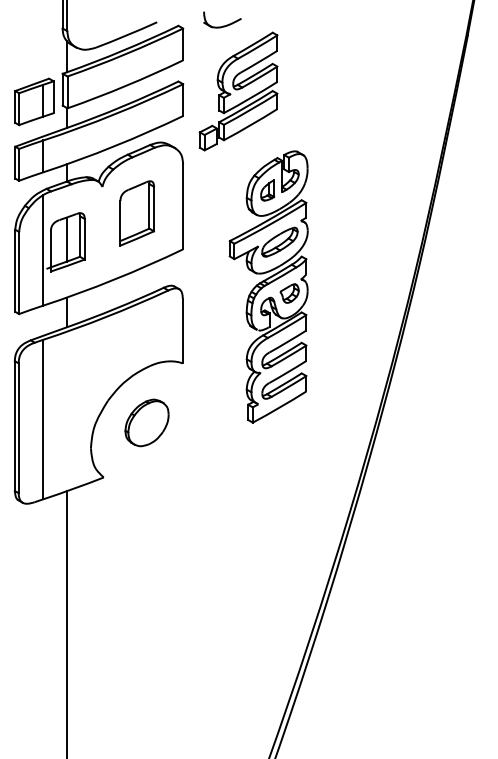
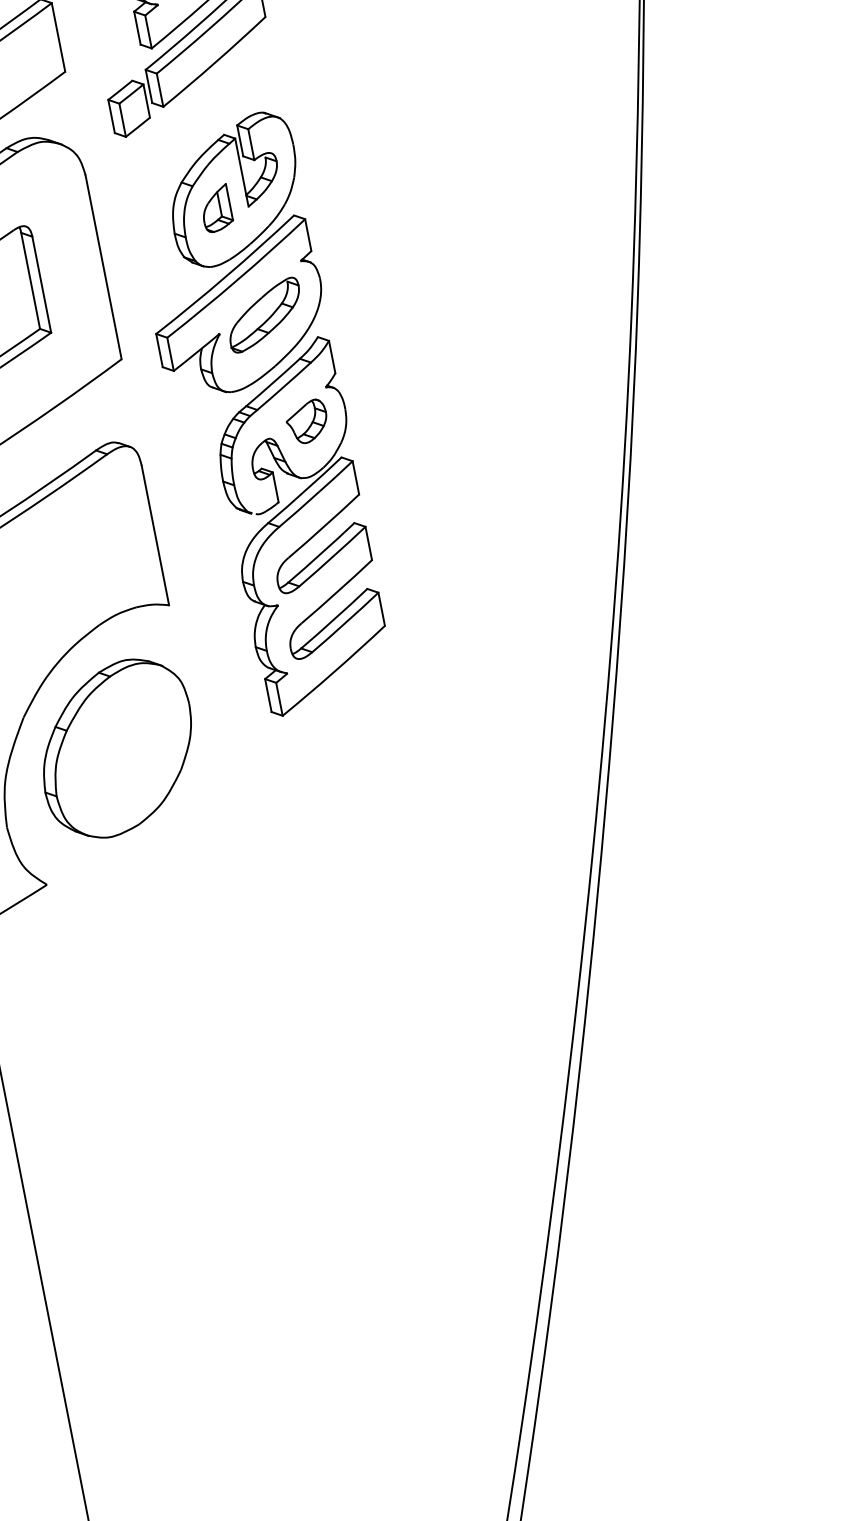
part: (268, 286) -> (258, 415), moved
part: (146, 422) -> (115, 748), size x1.67

